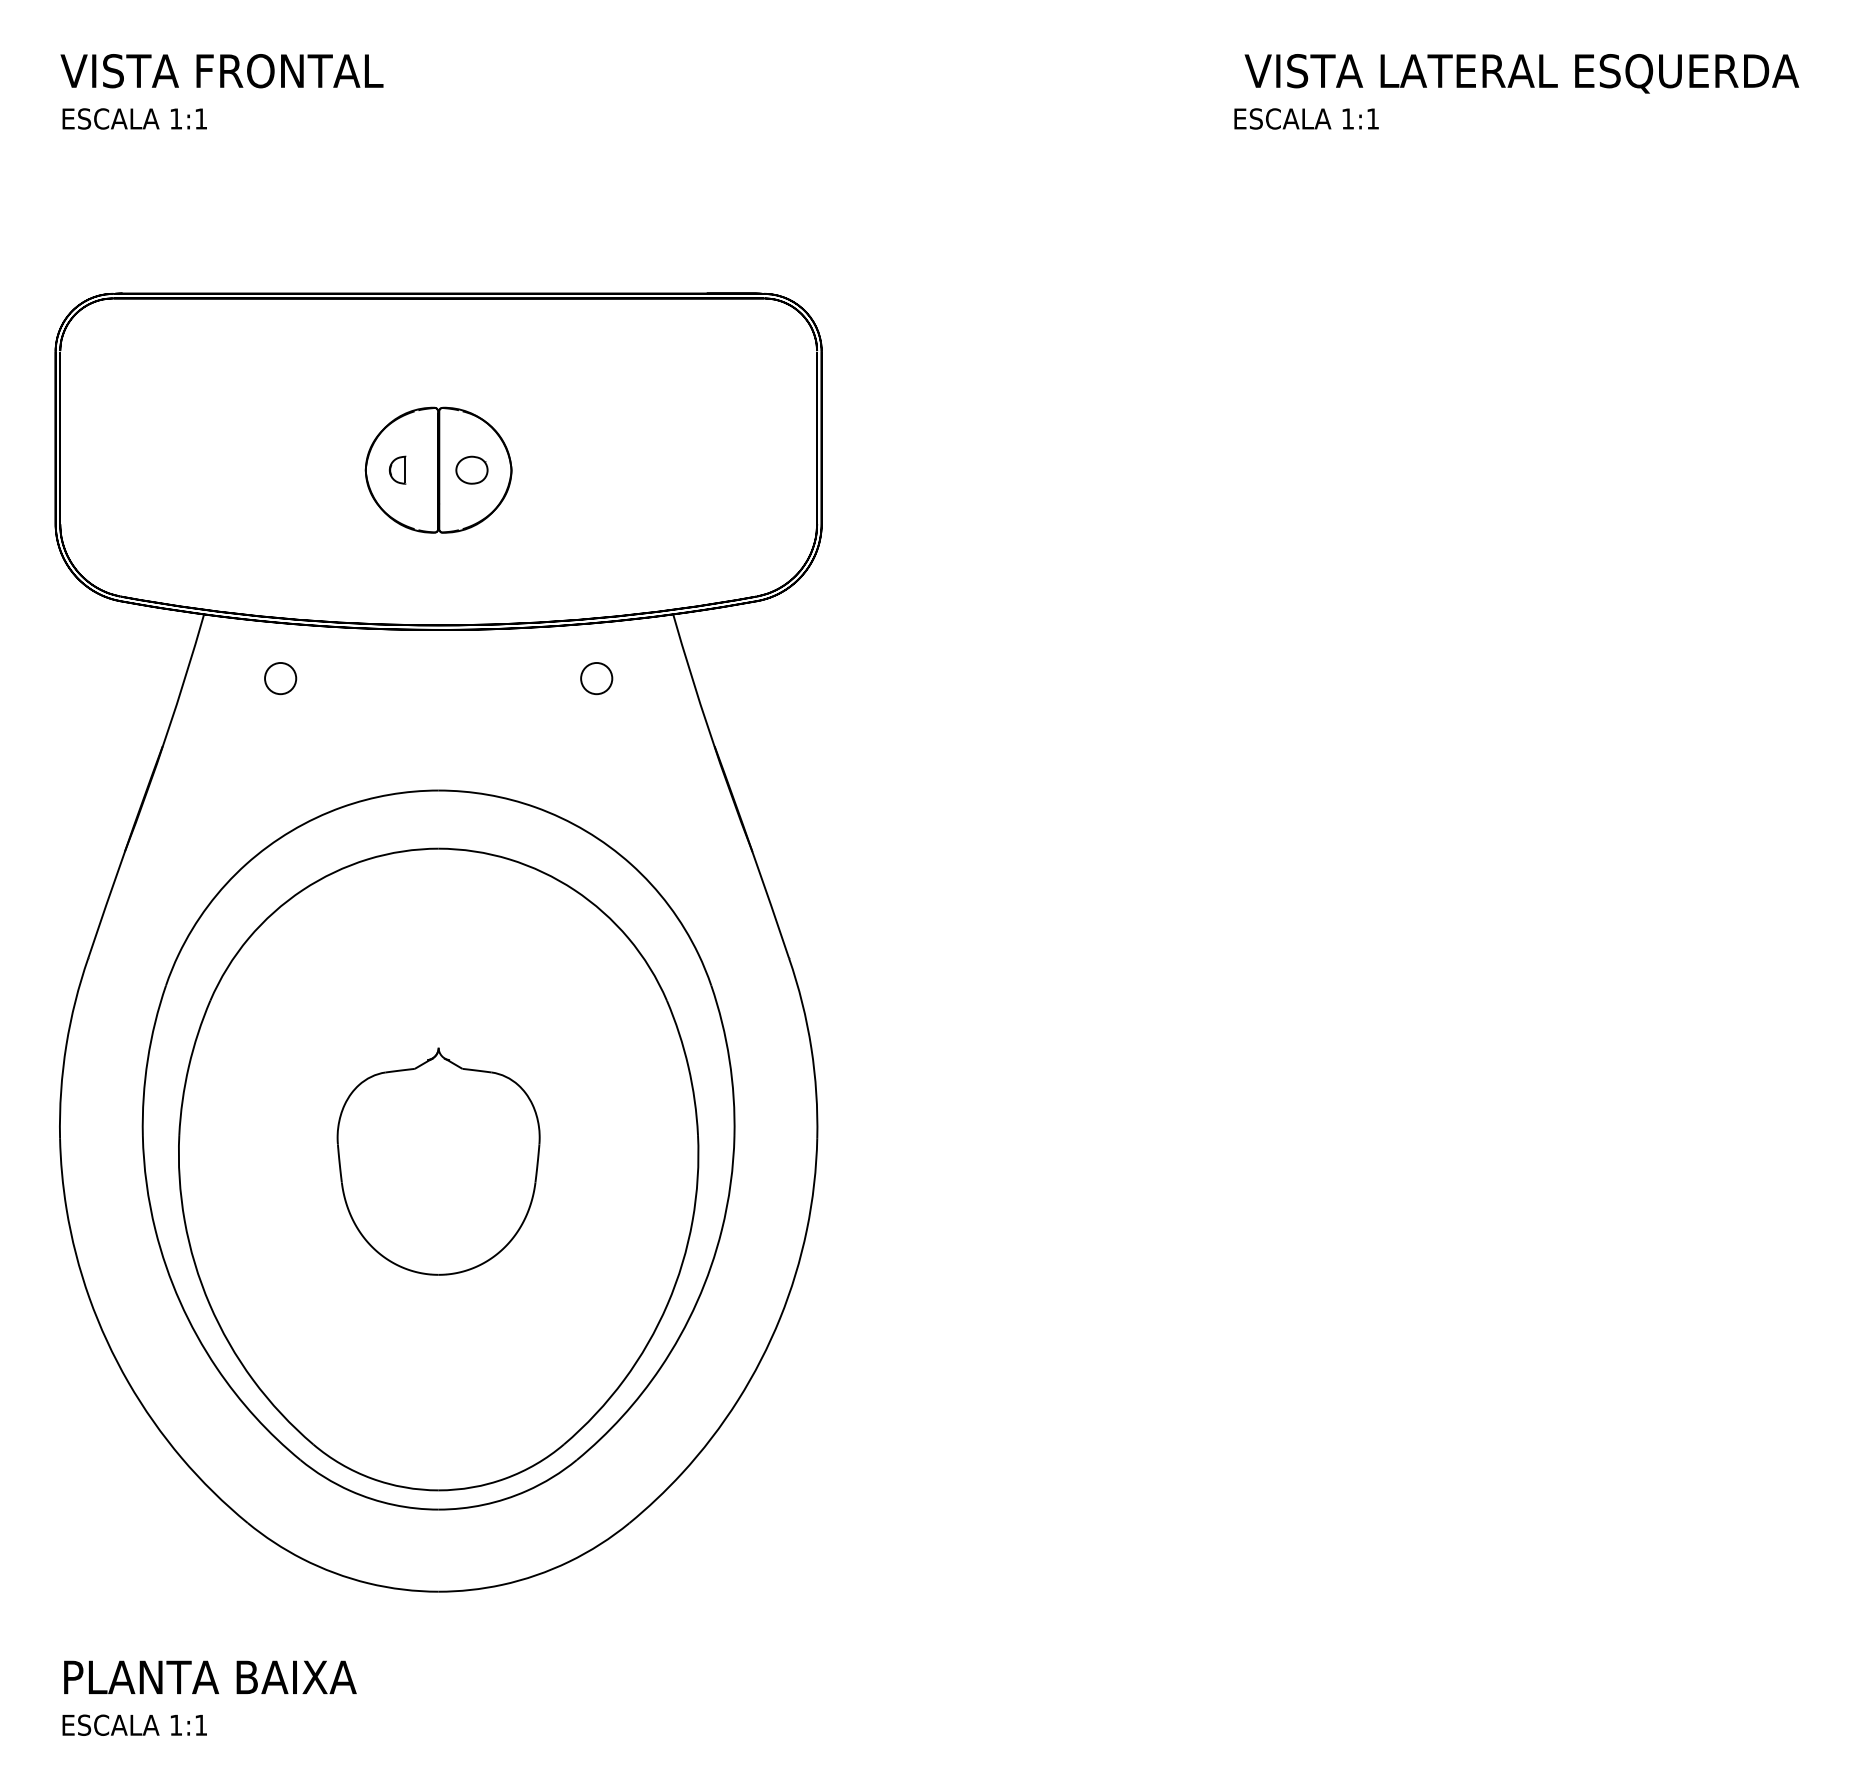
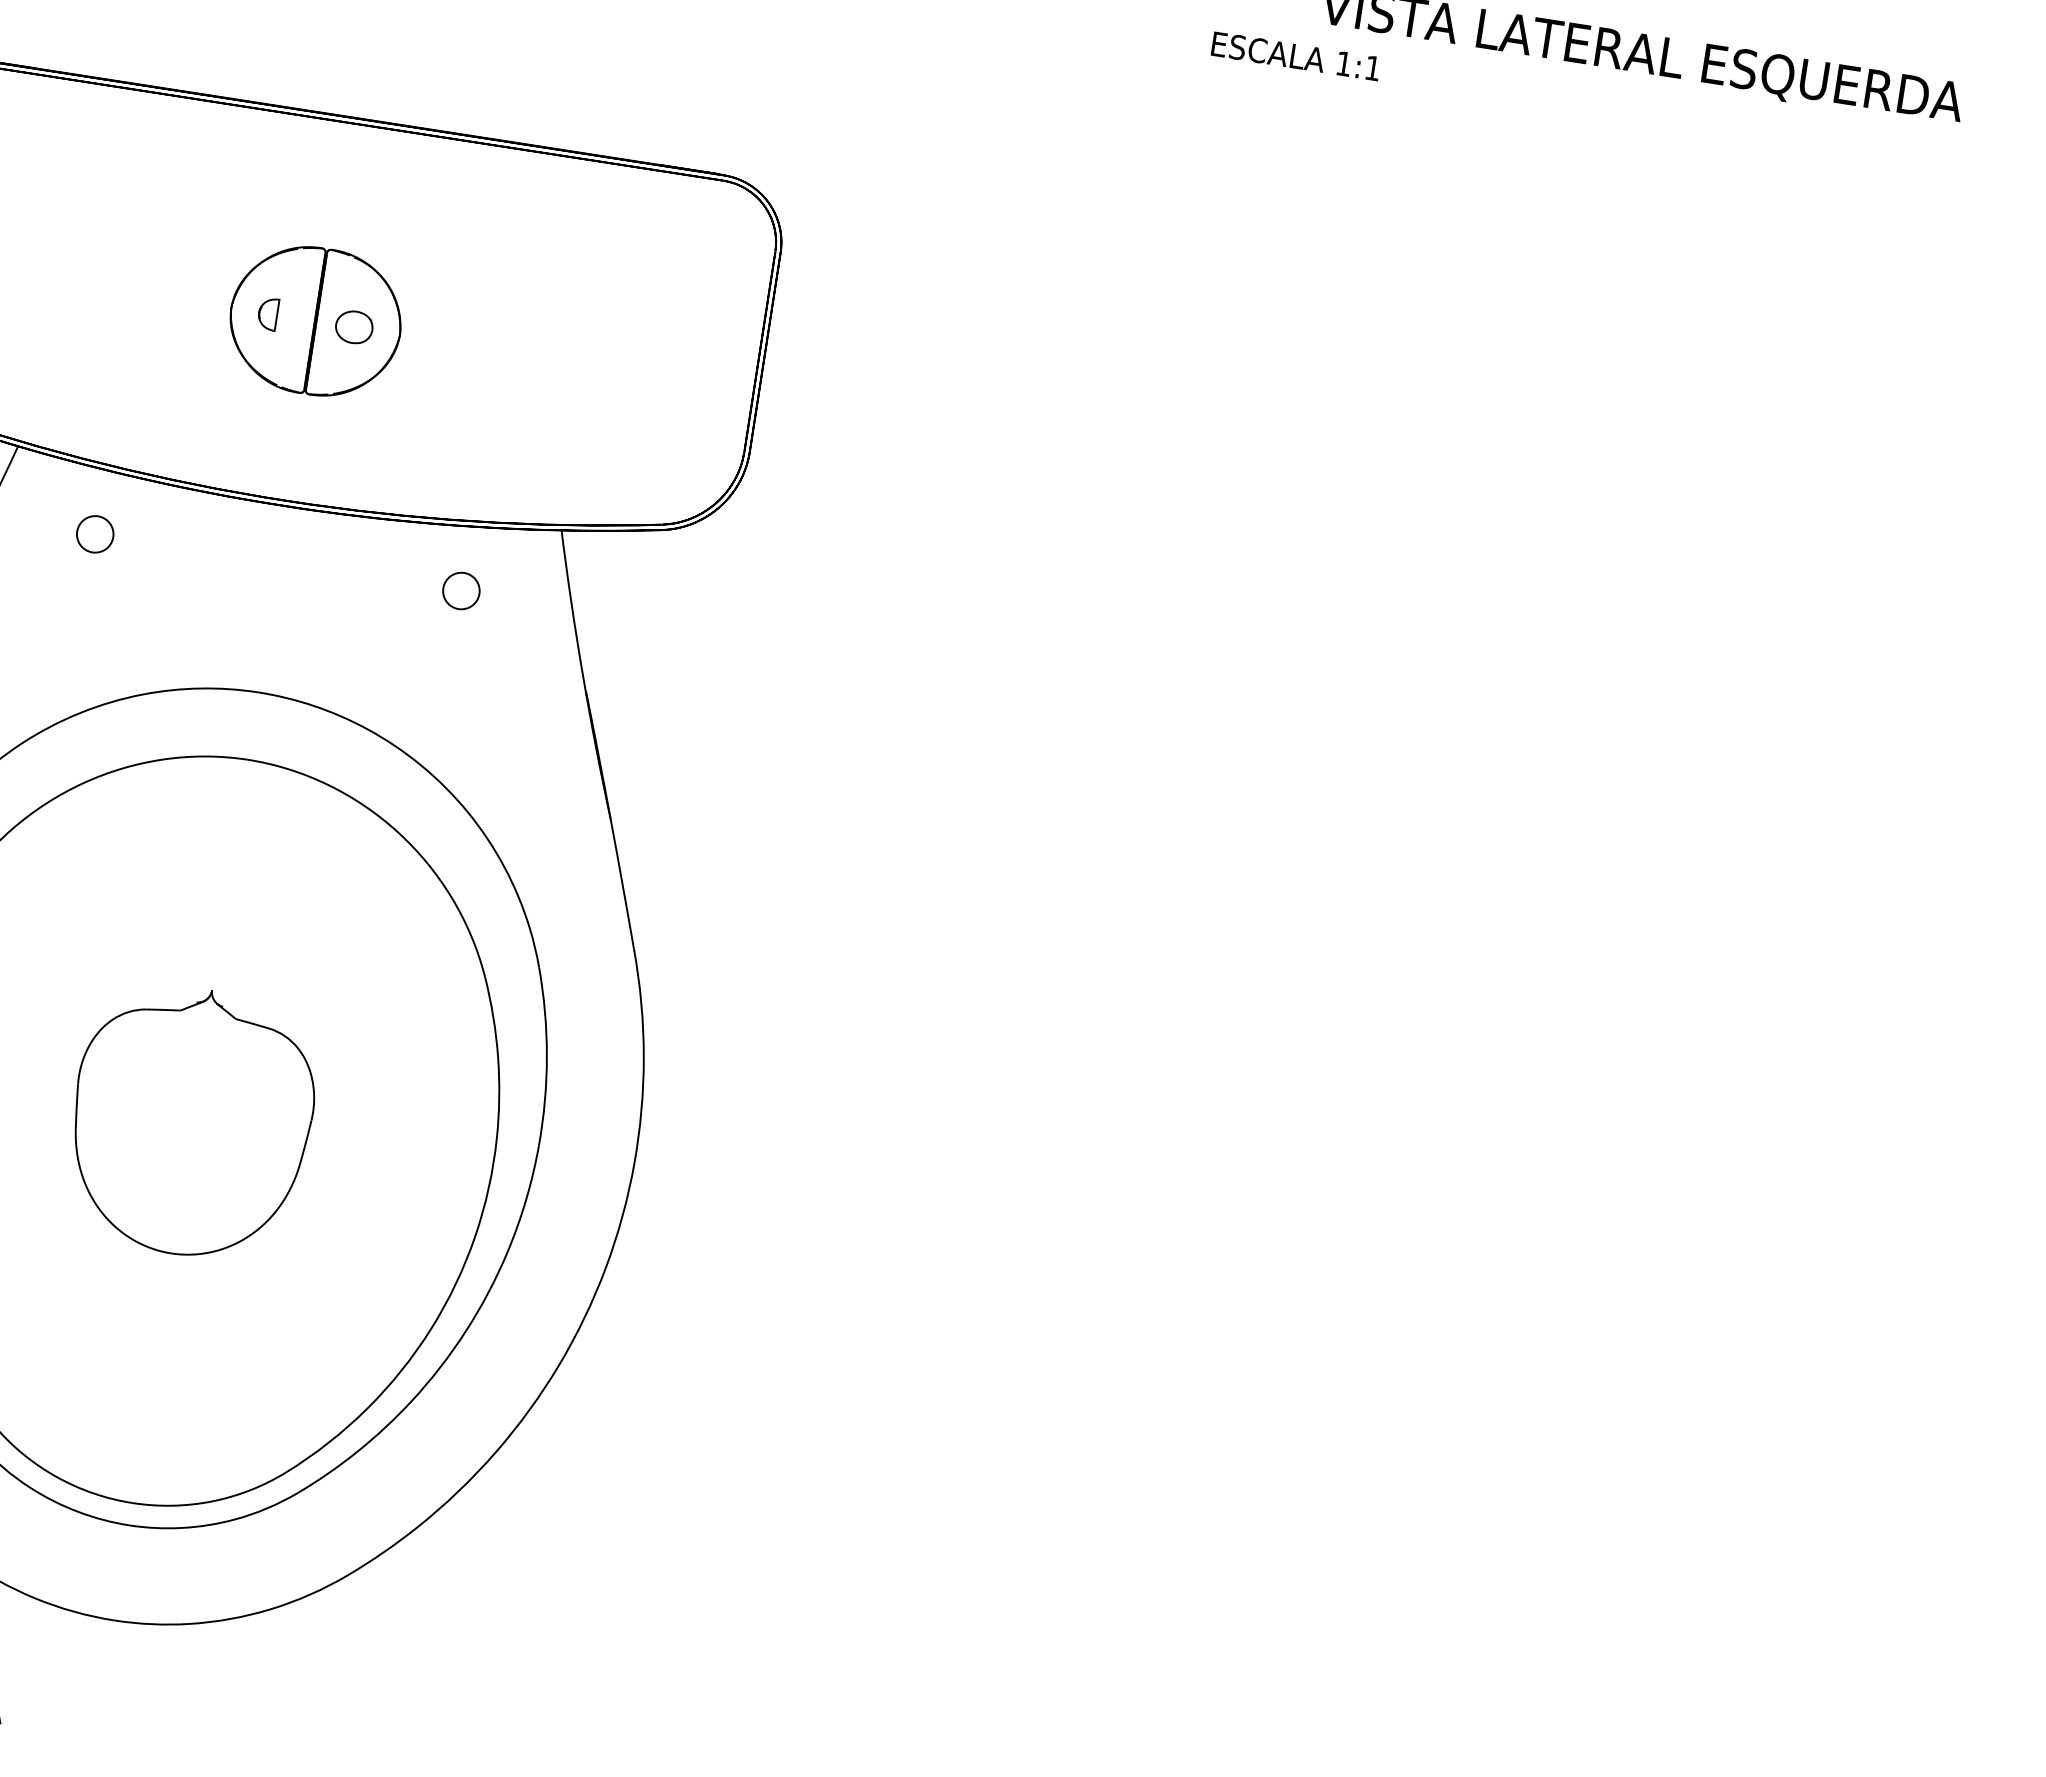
text: (1306, 118) -> (1296, 55), moved

